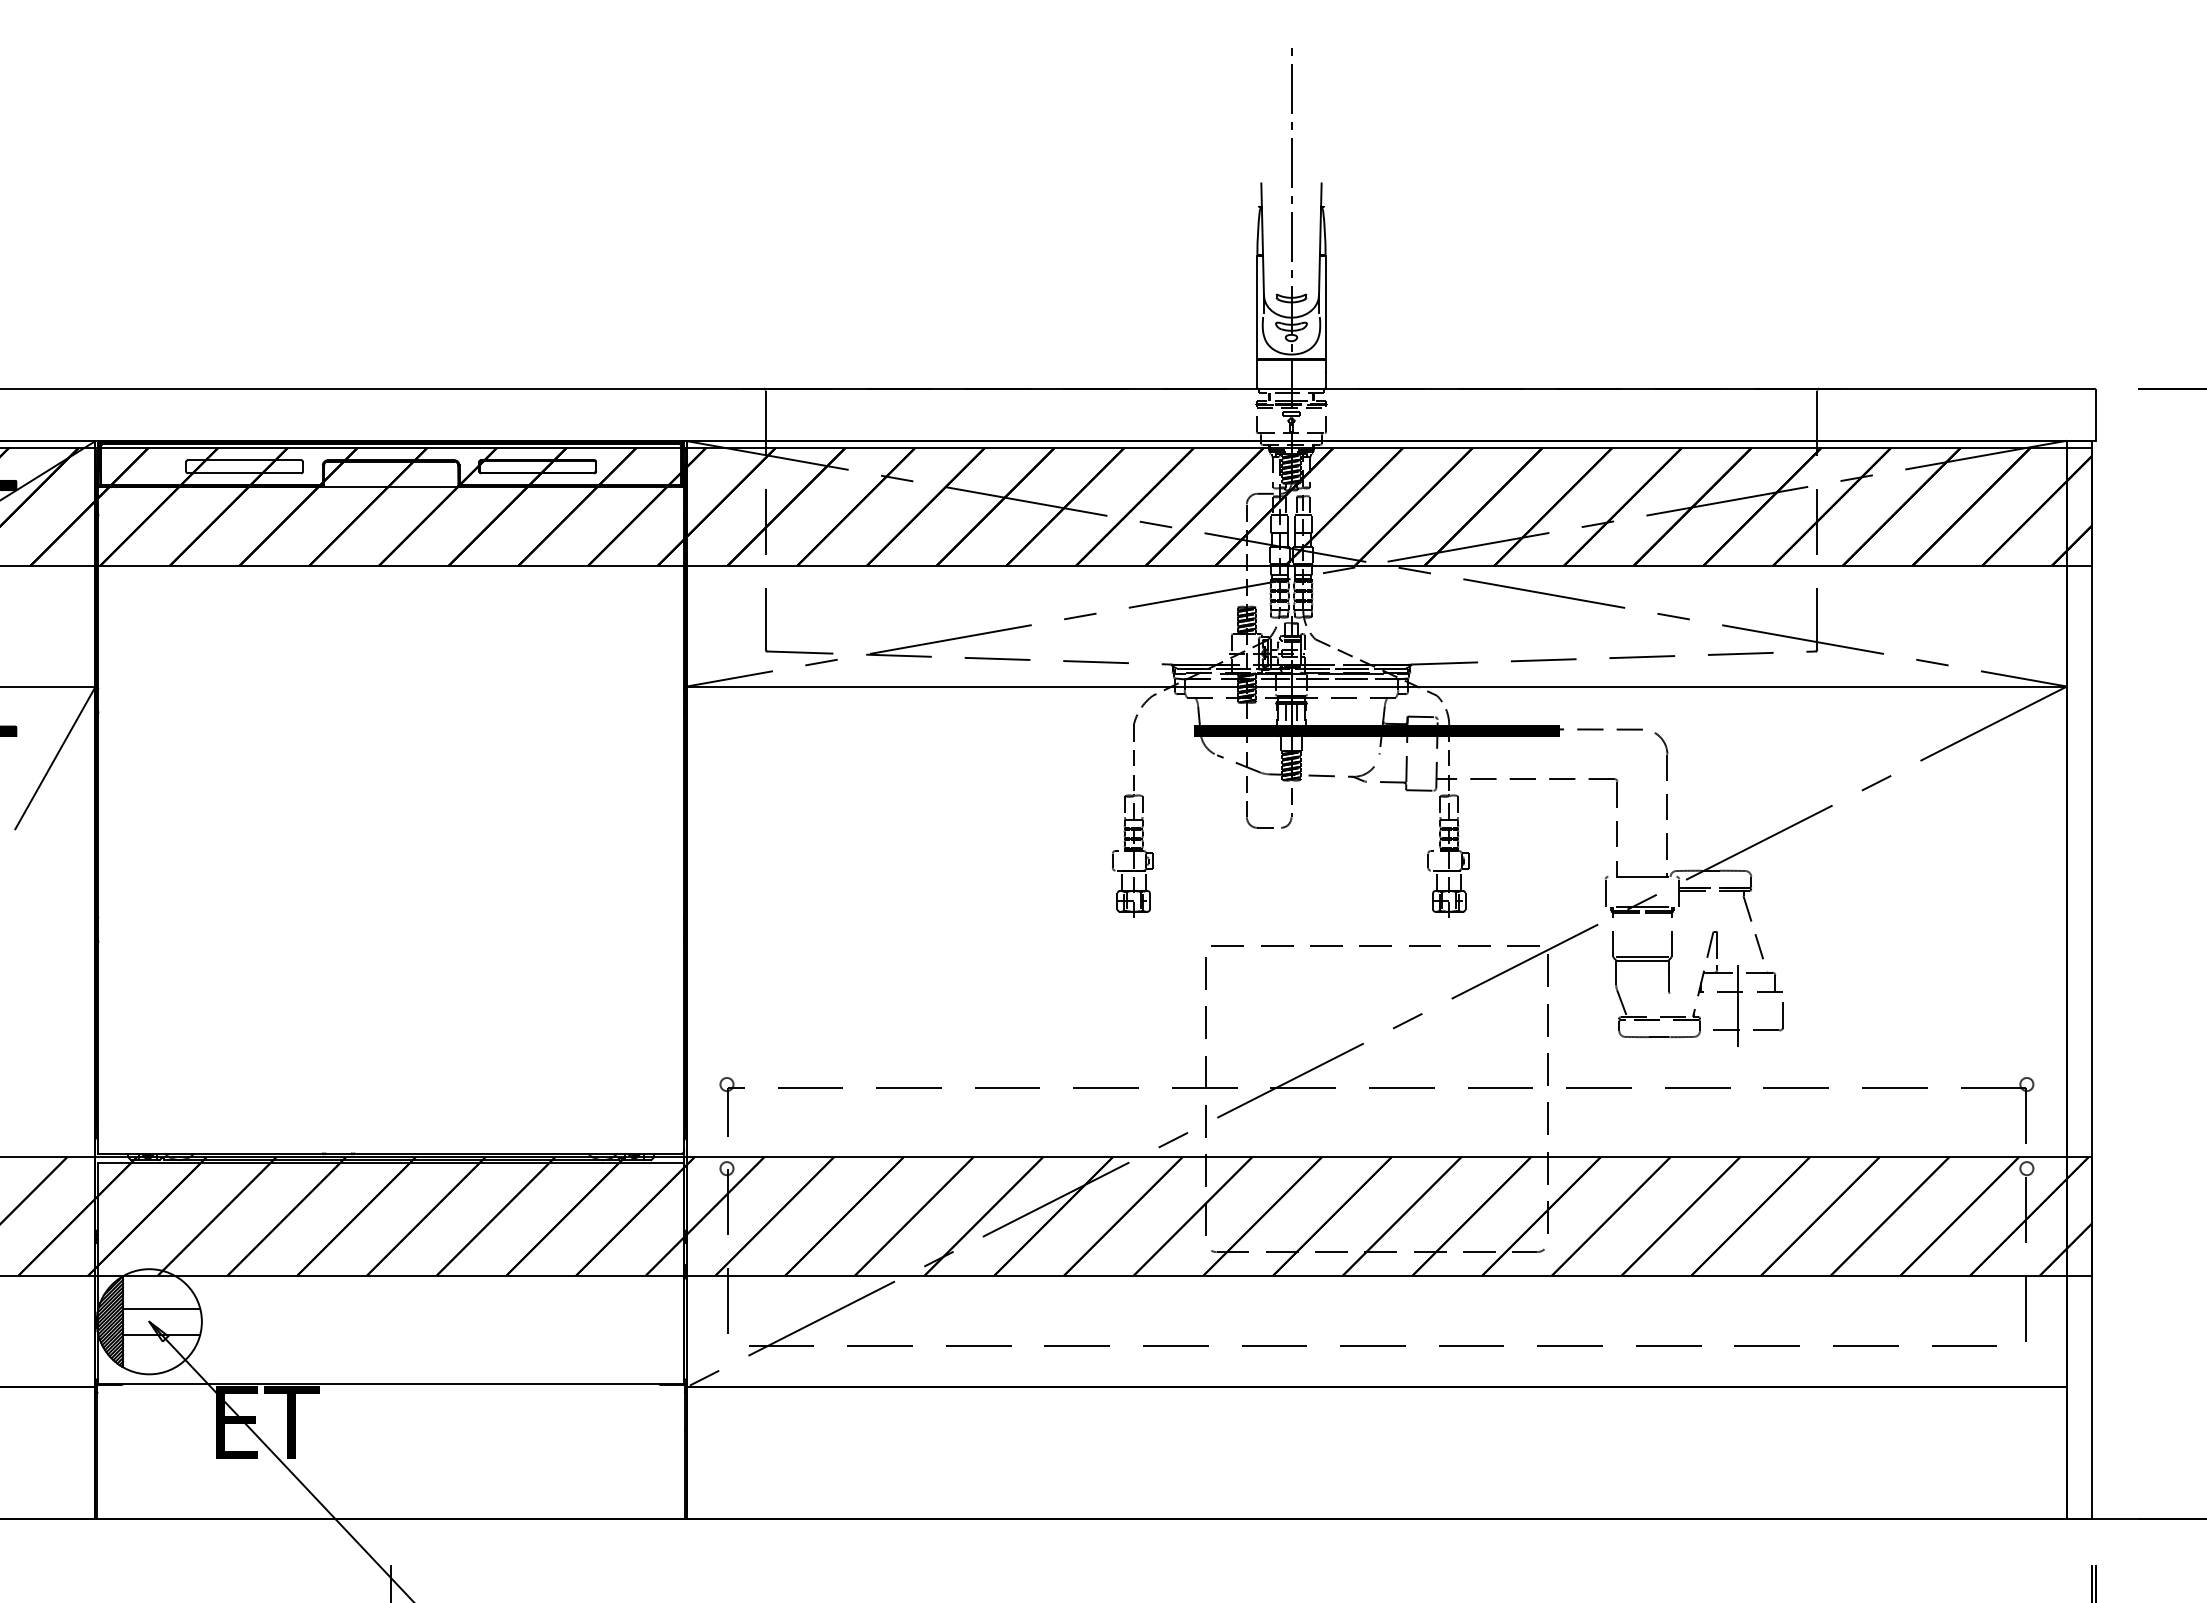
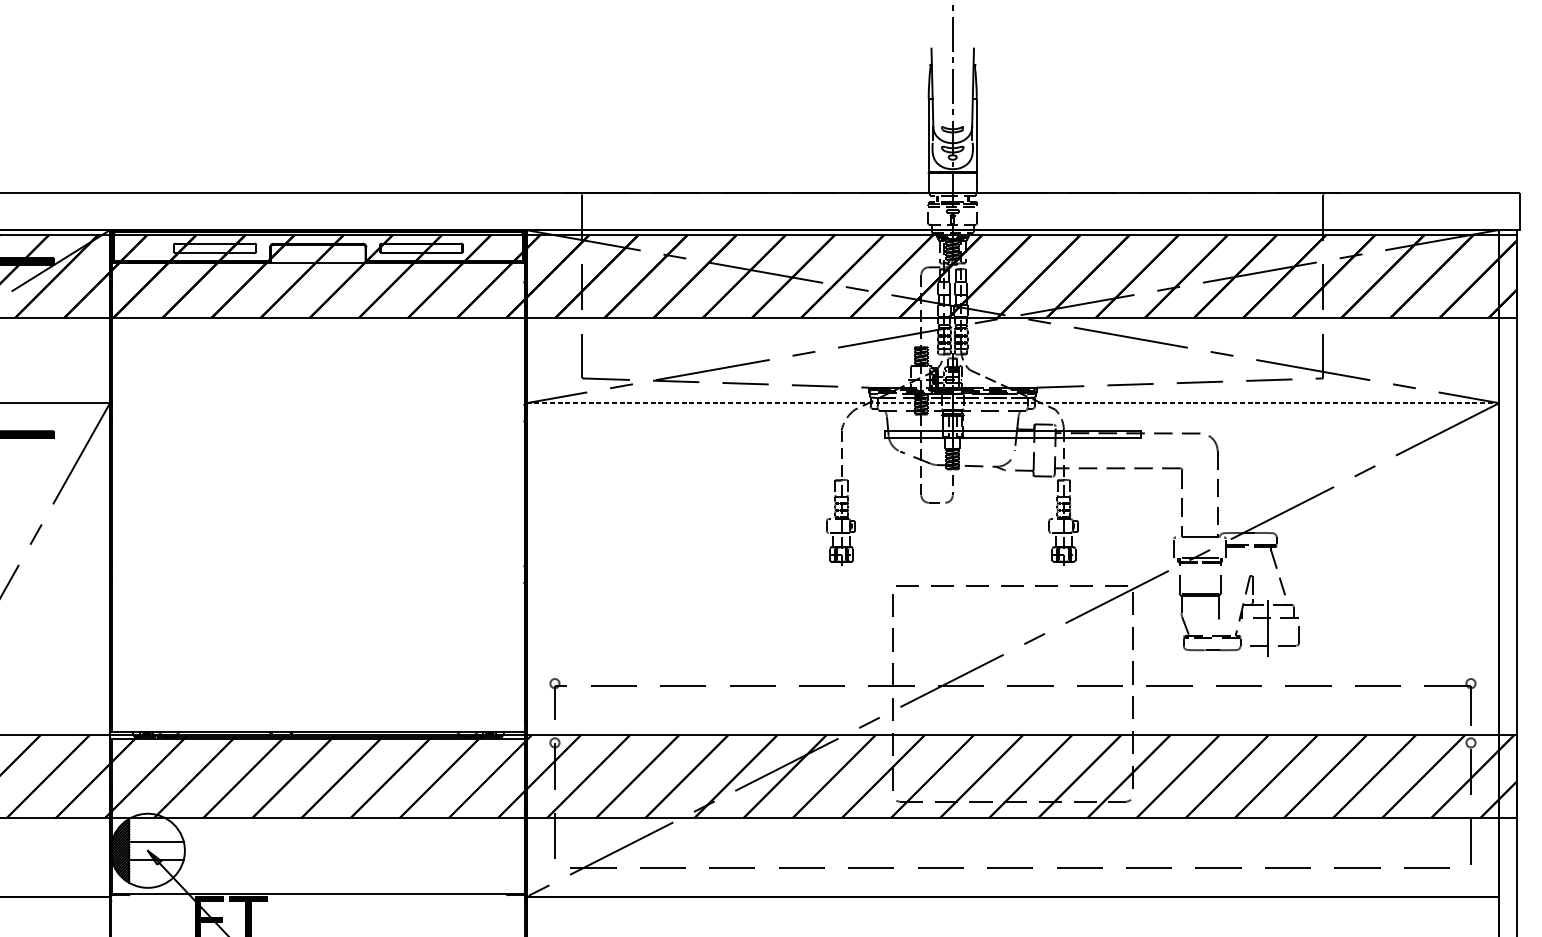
line: (1377, 686) -> (1013, 403), solid -> dashed
hatch: (1376, 731) -> (1012, 434), removed

